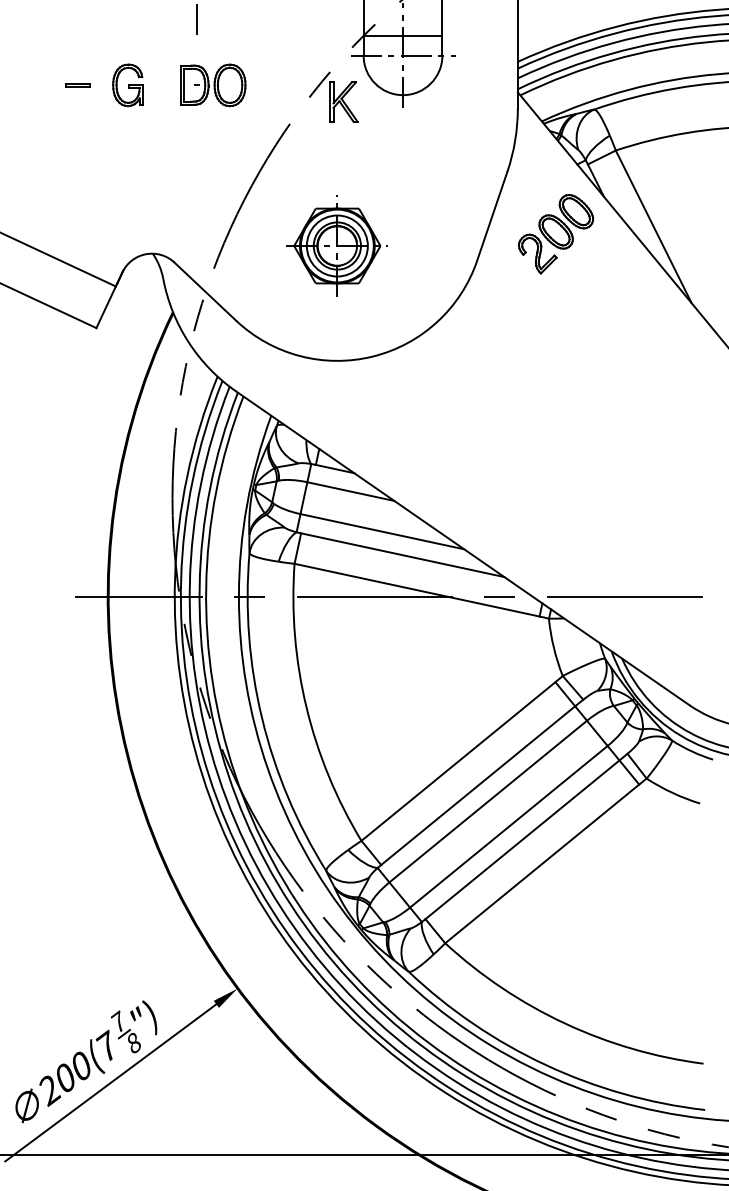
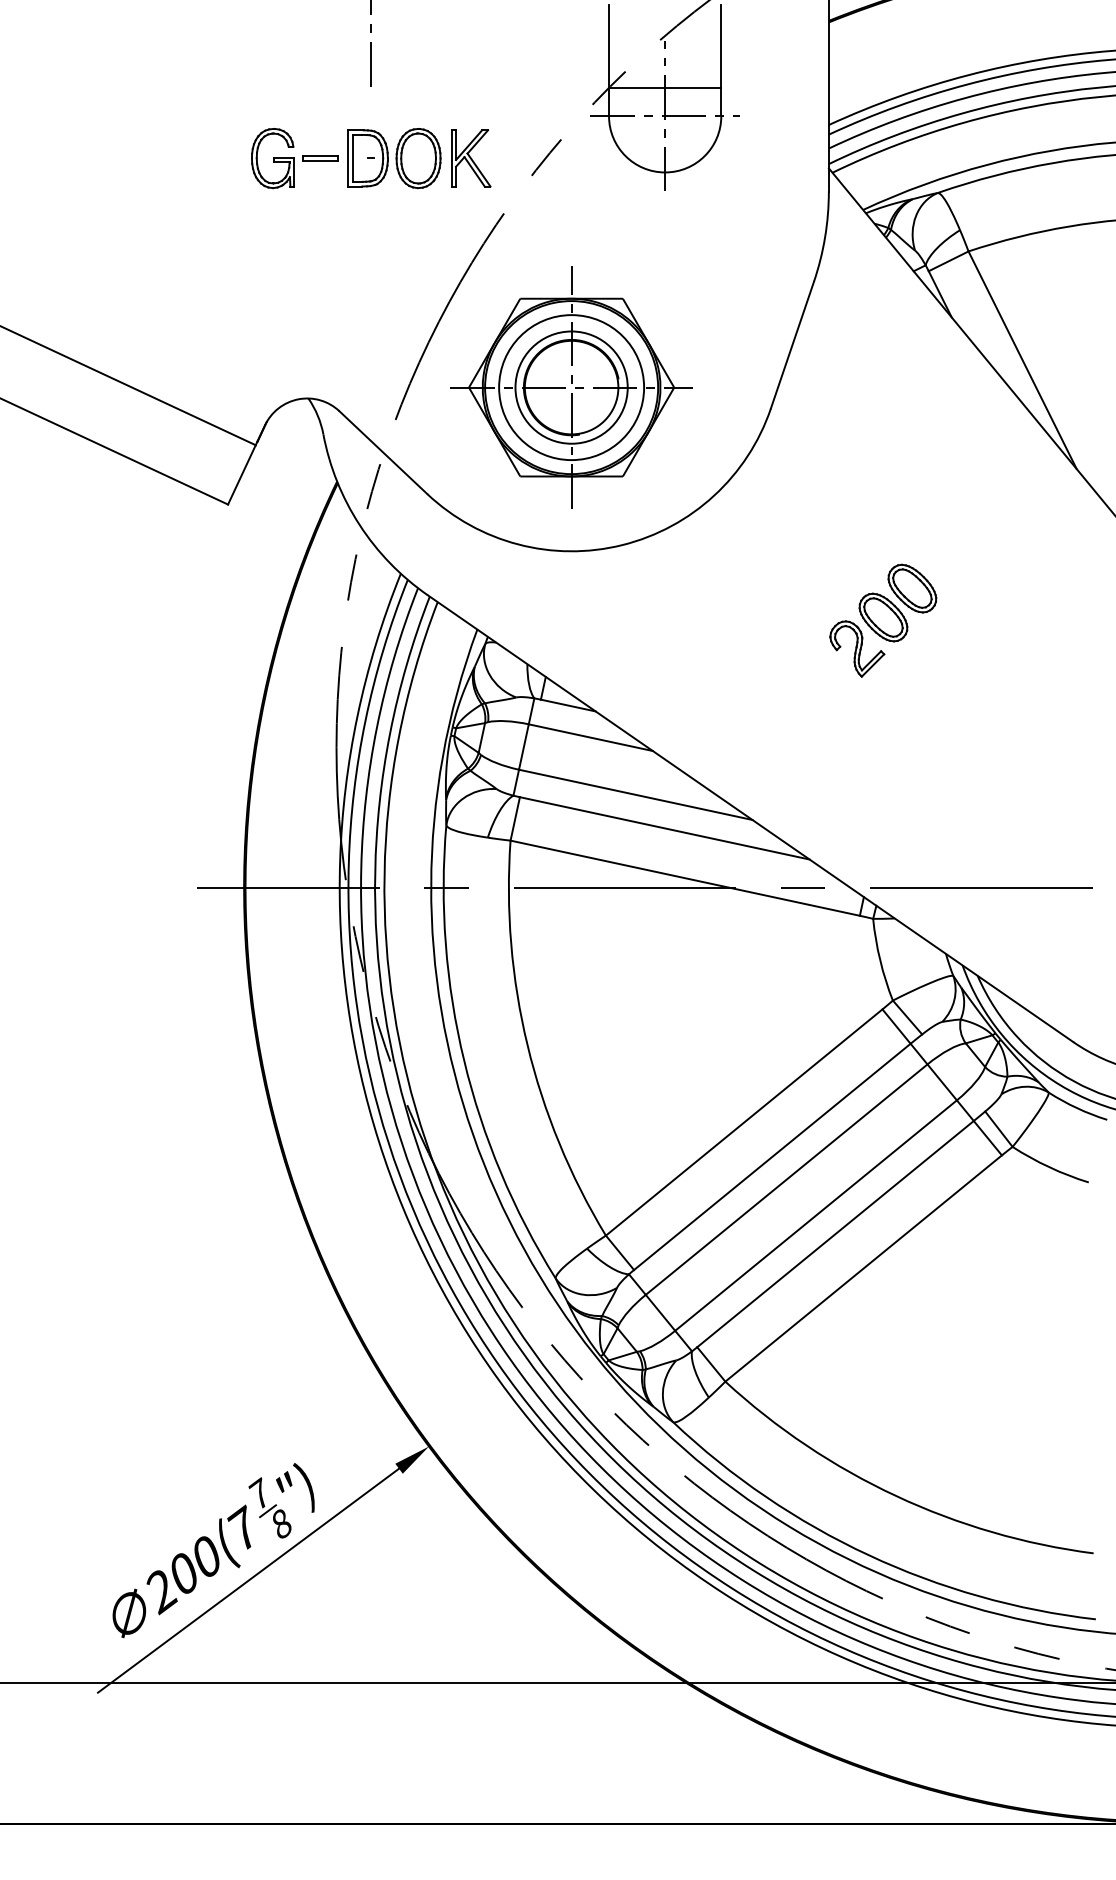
part: (77, 85) -> (320, 158), moved
part: (344, 102) -> (471, 158), moved
part: (556, 234) -> (883, 620), moved
part: (337, 245) -> (571, 387), size x1.67

